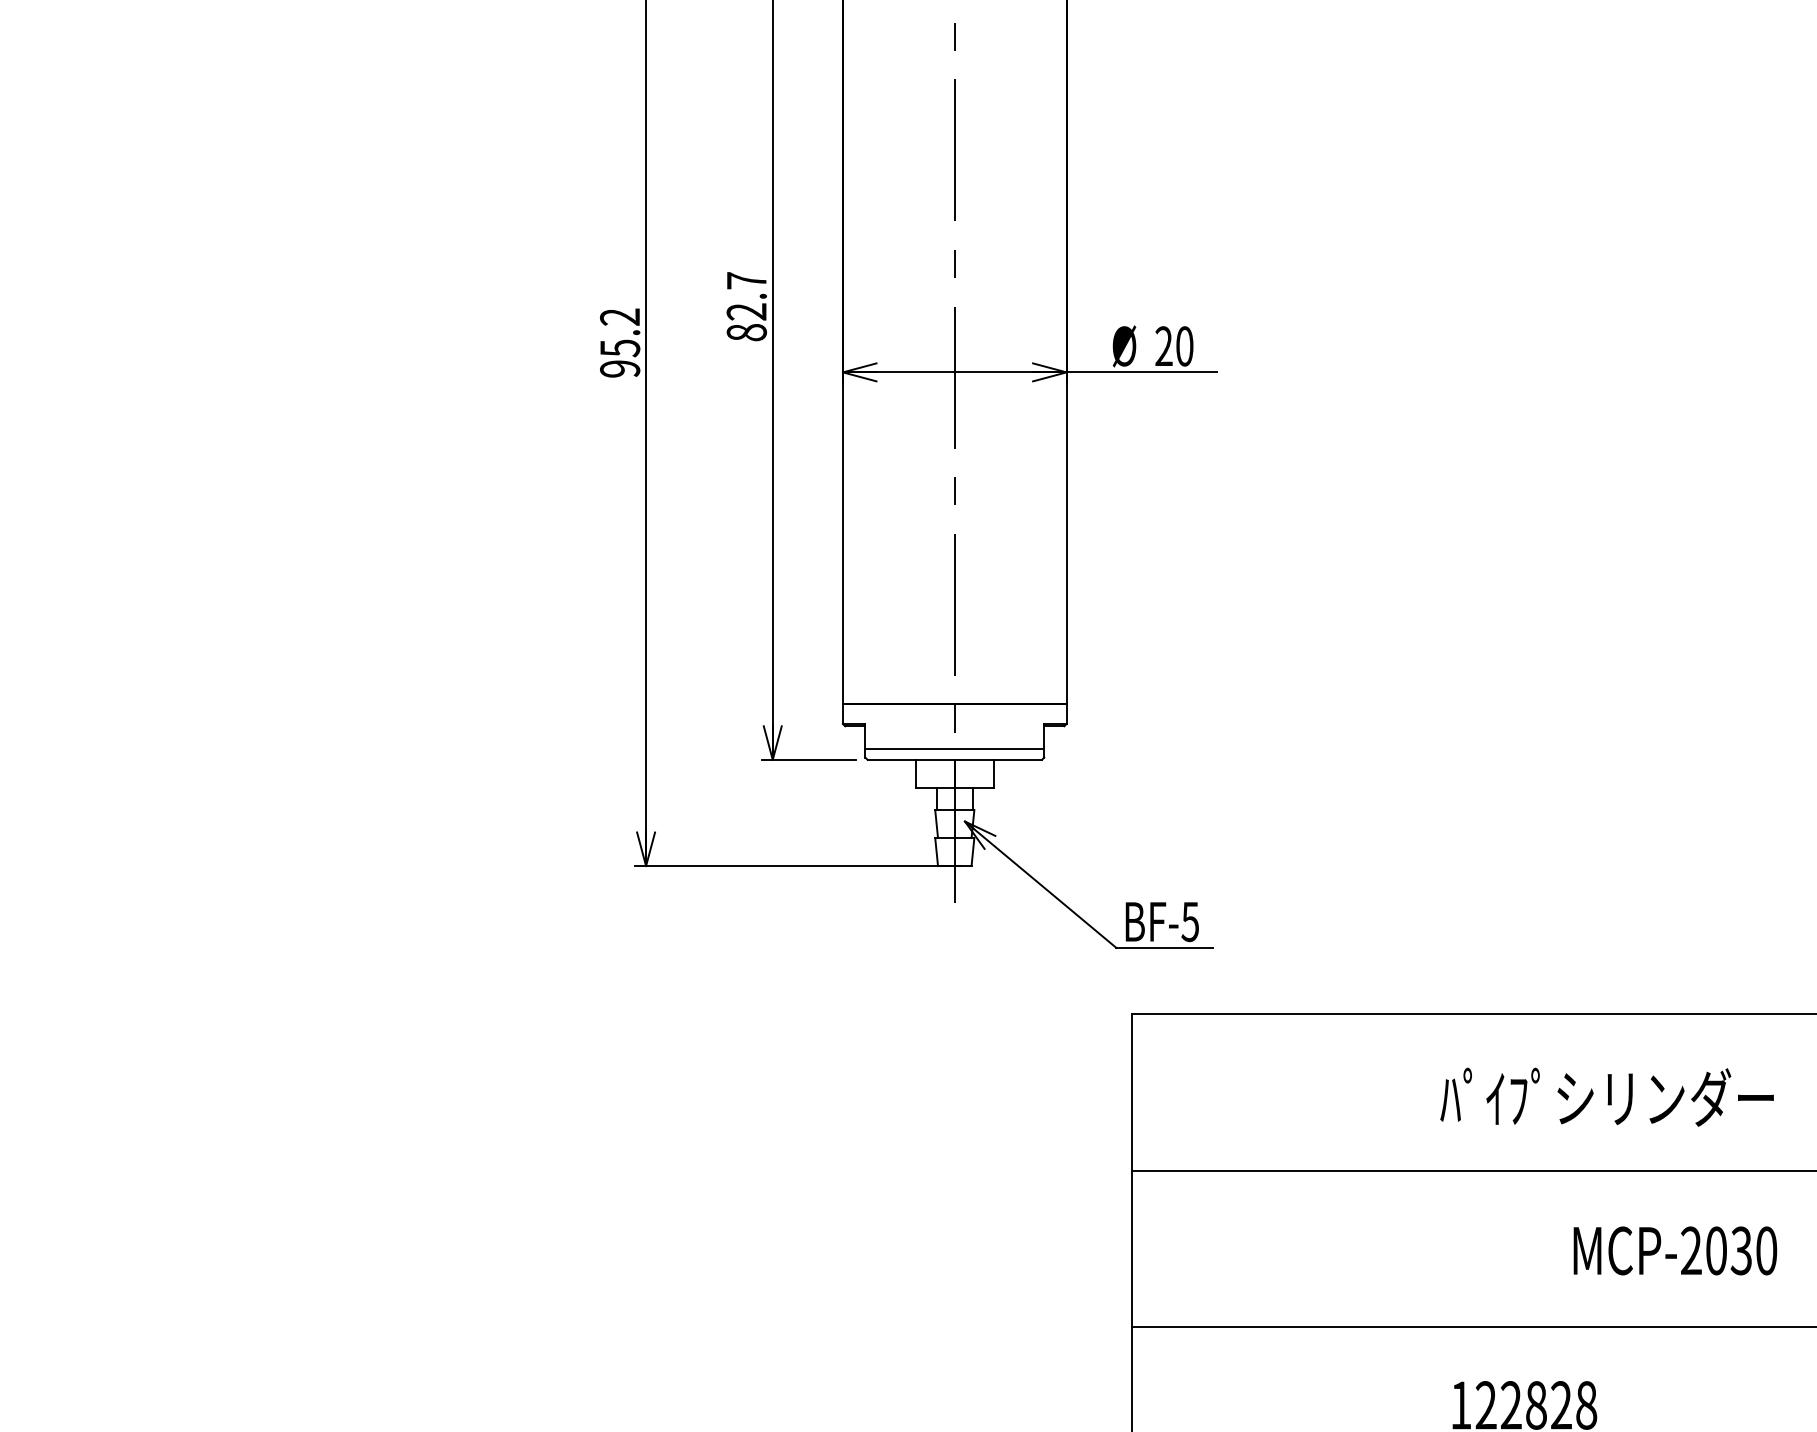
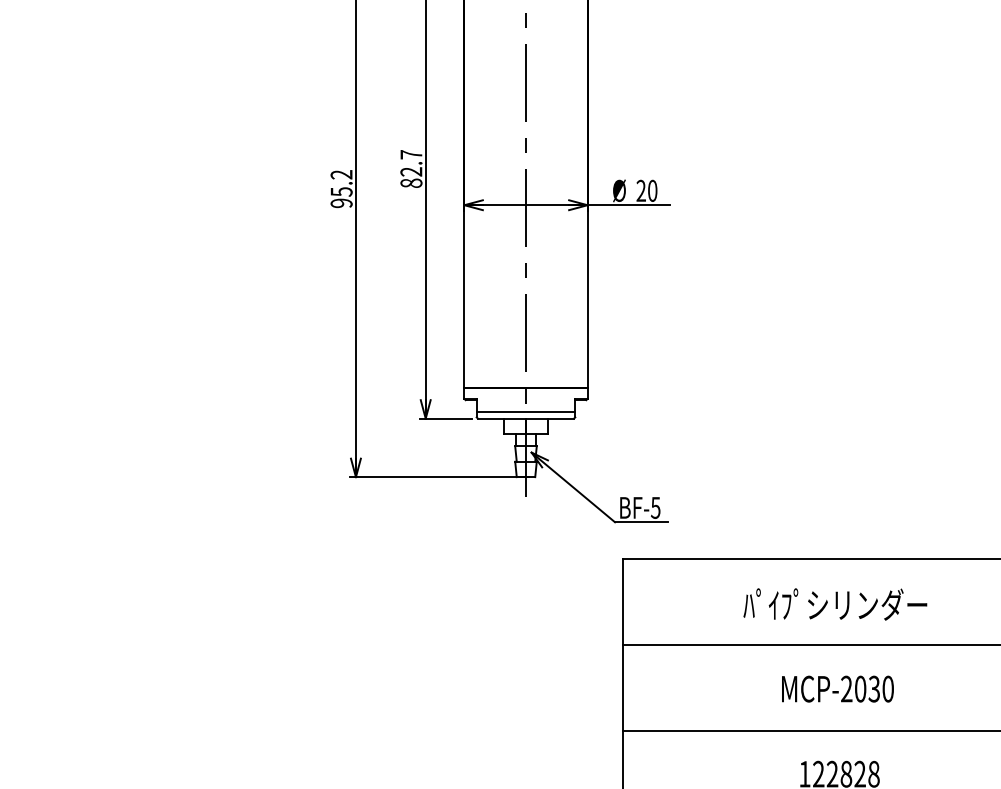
text: (1607, 1097) -> (835, 604), moved
text: (1674, 1249) -> (837, 688), moved

